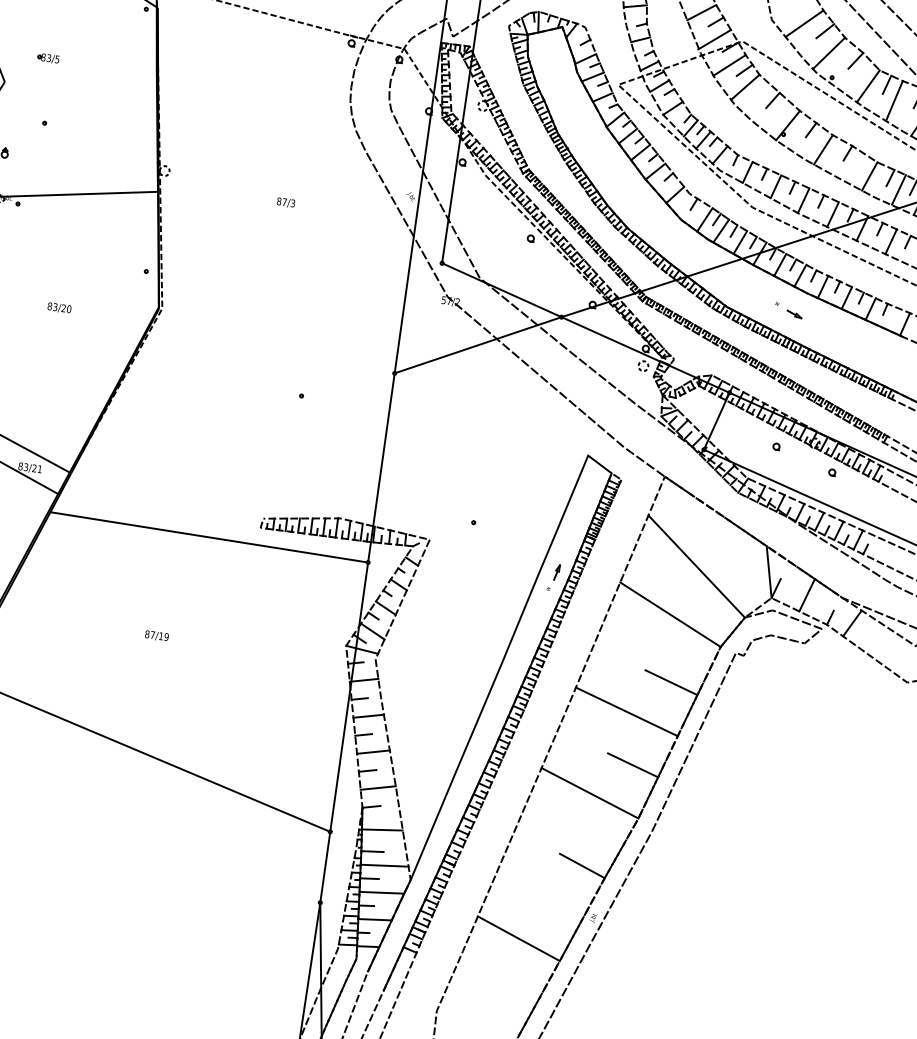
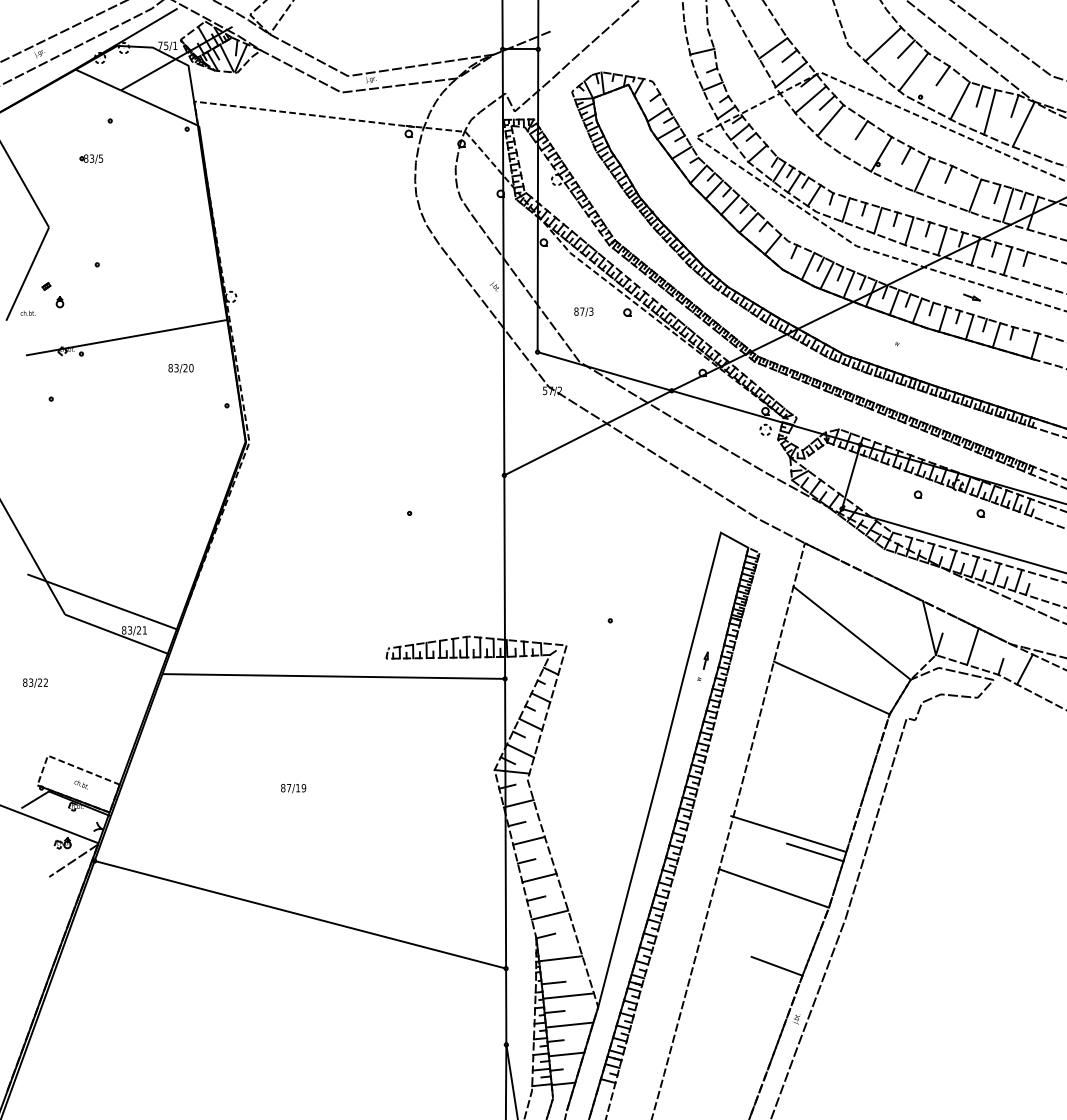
part: (48, 58) -> (91, 158), moved
text: (285, 202) -> (583, 311), moved
text: (59, 308) -> (180, 368), moved
part: (794, 314) -> (971, 297), moved
line: (670, 682) -> (842, 759), removed
line: (626, 711) -> (788, 833), moved
line: (518, 938) -> (720, 1052), removed

